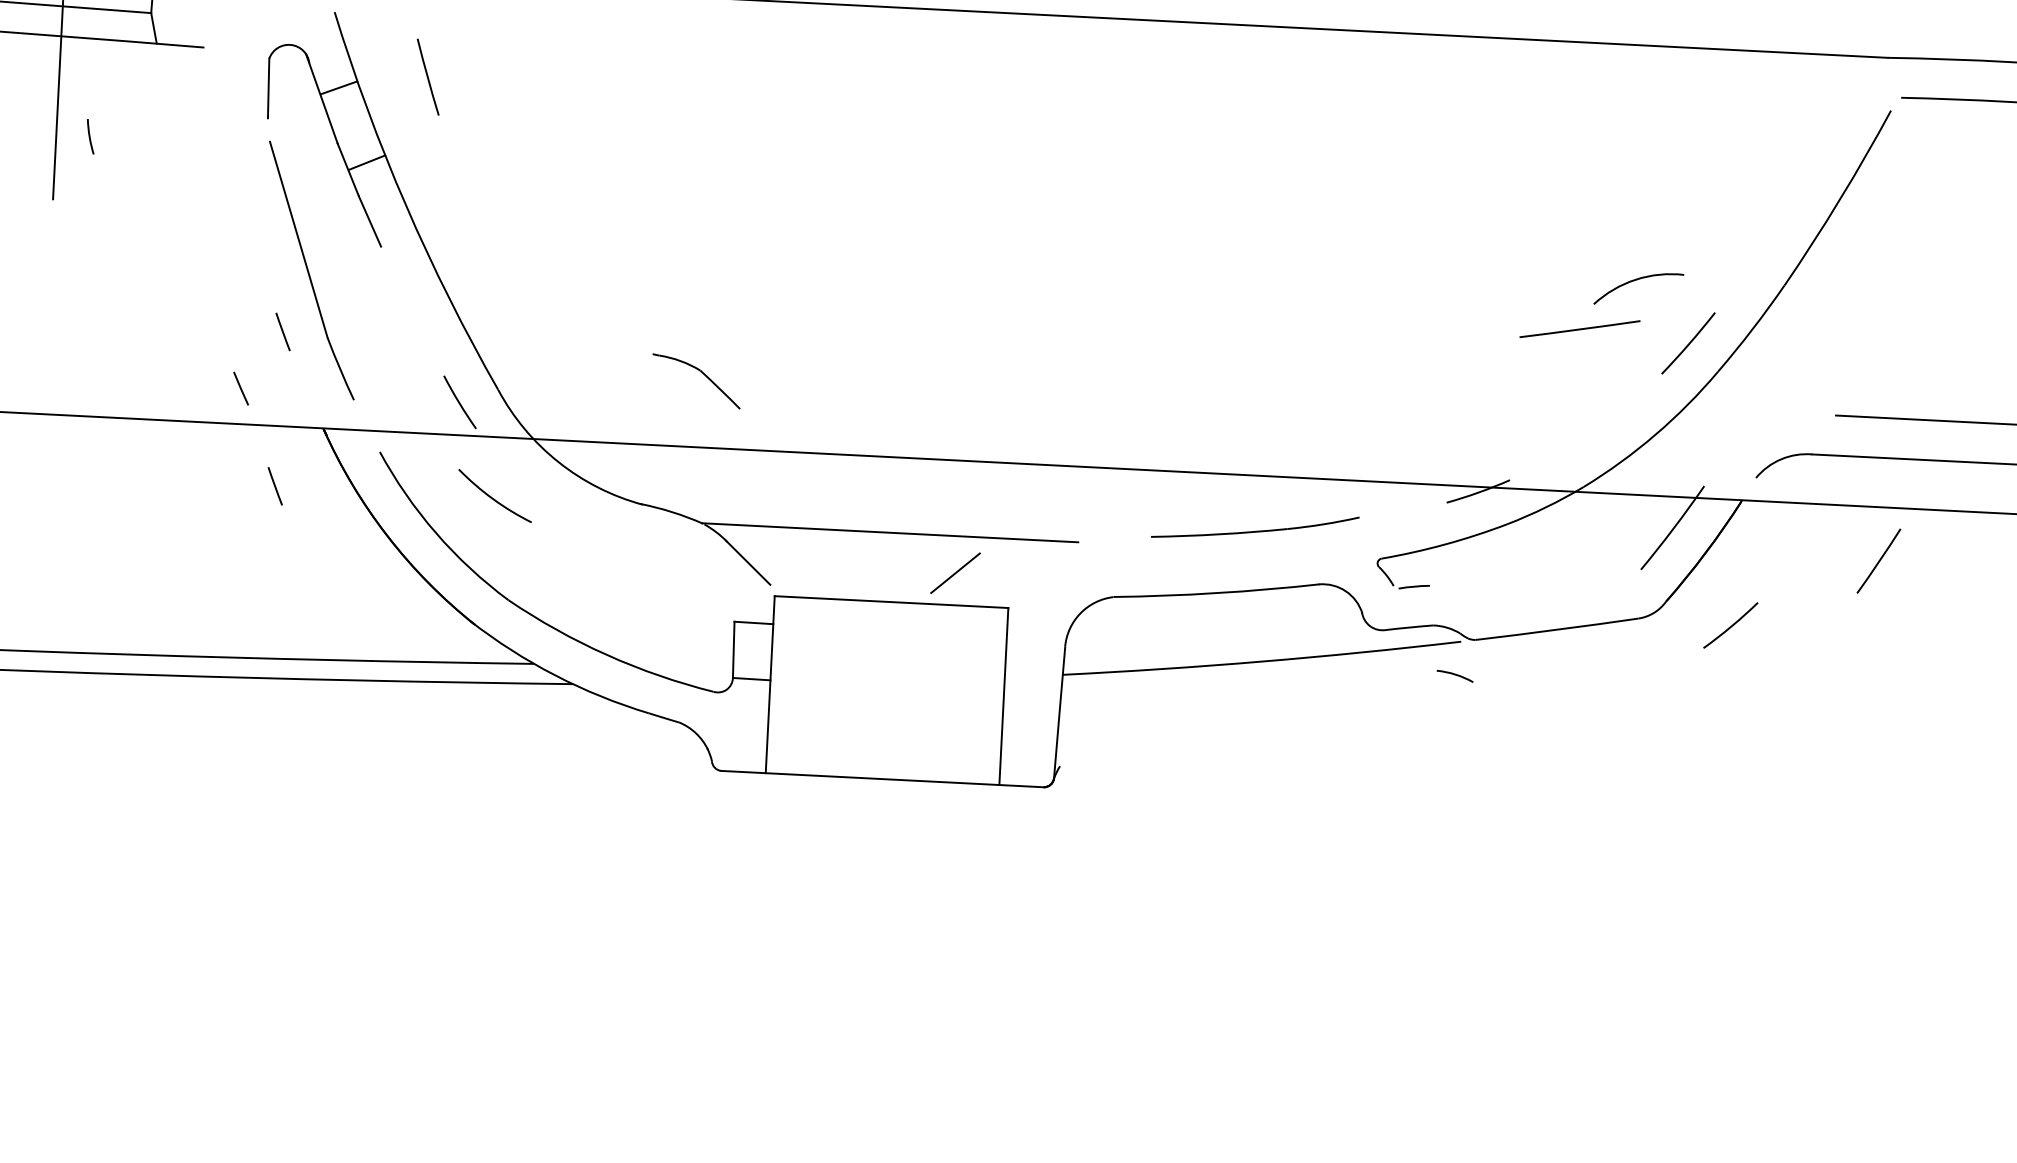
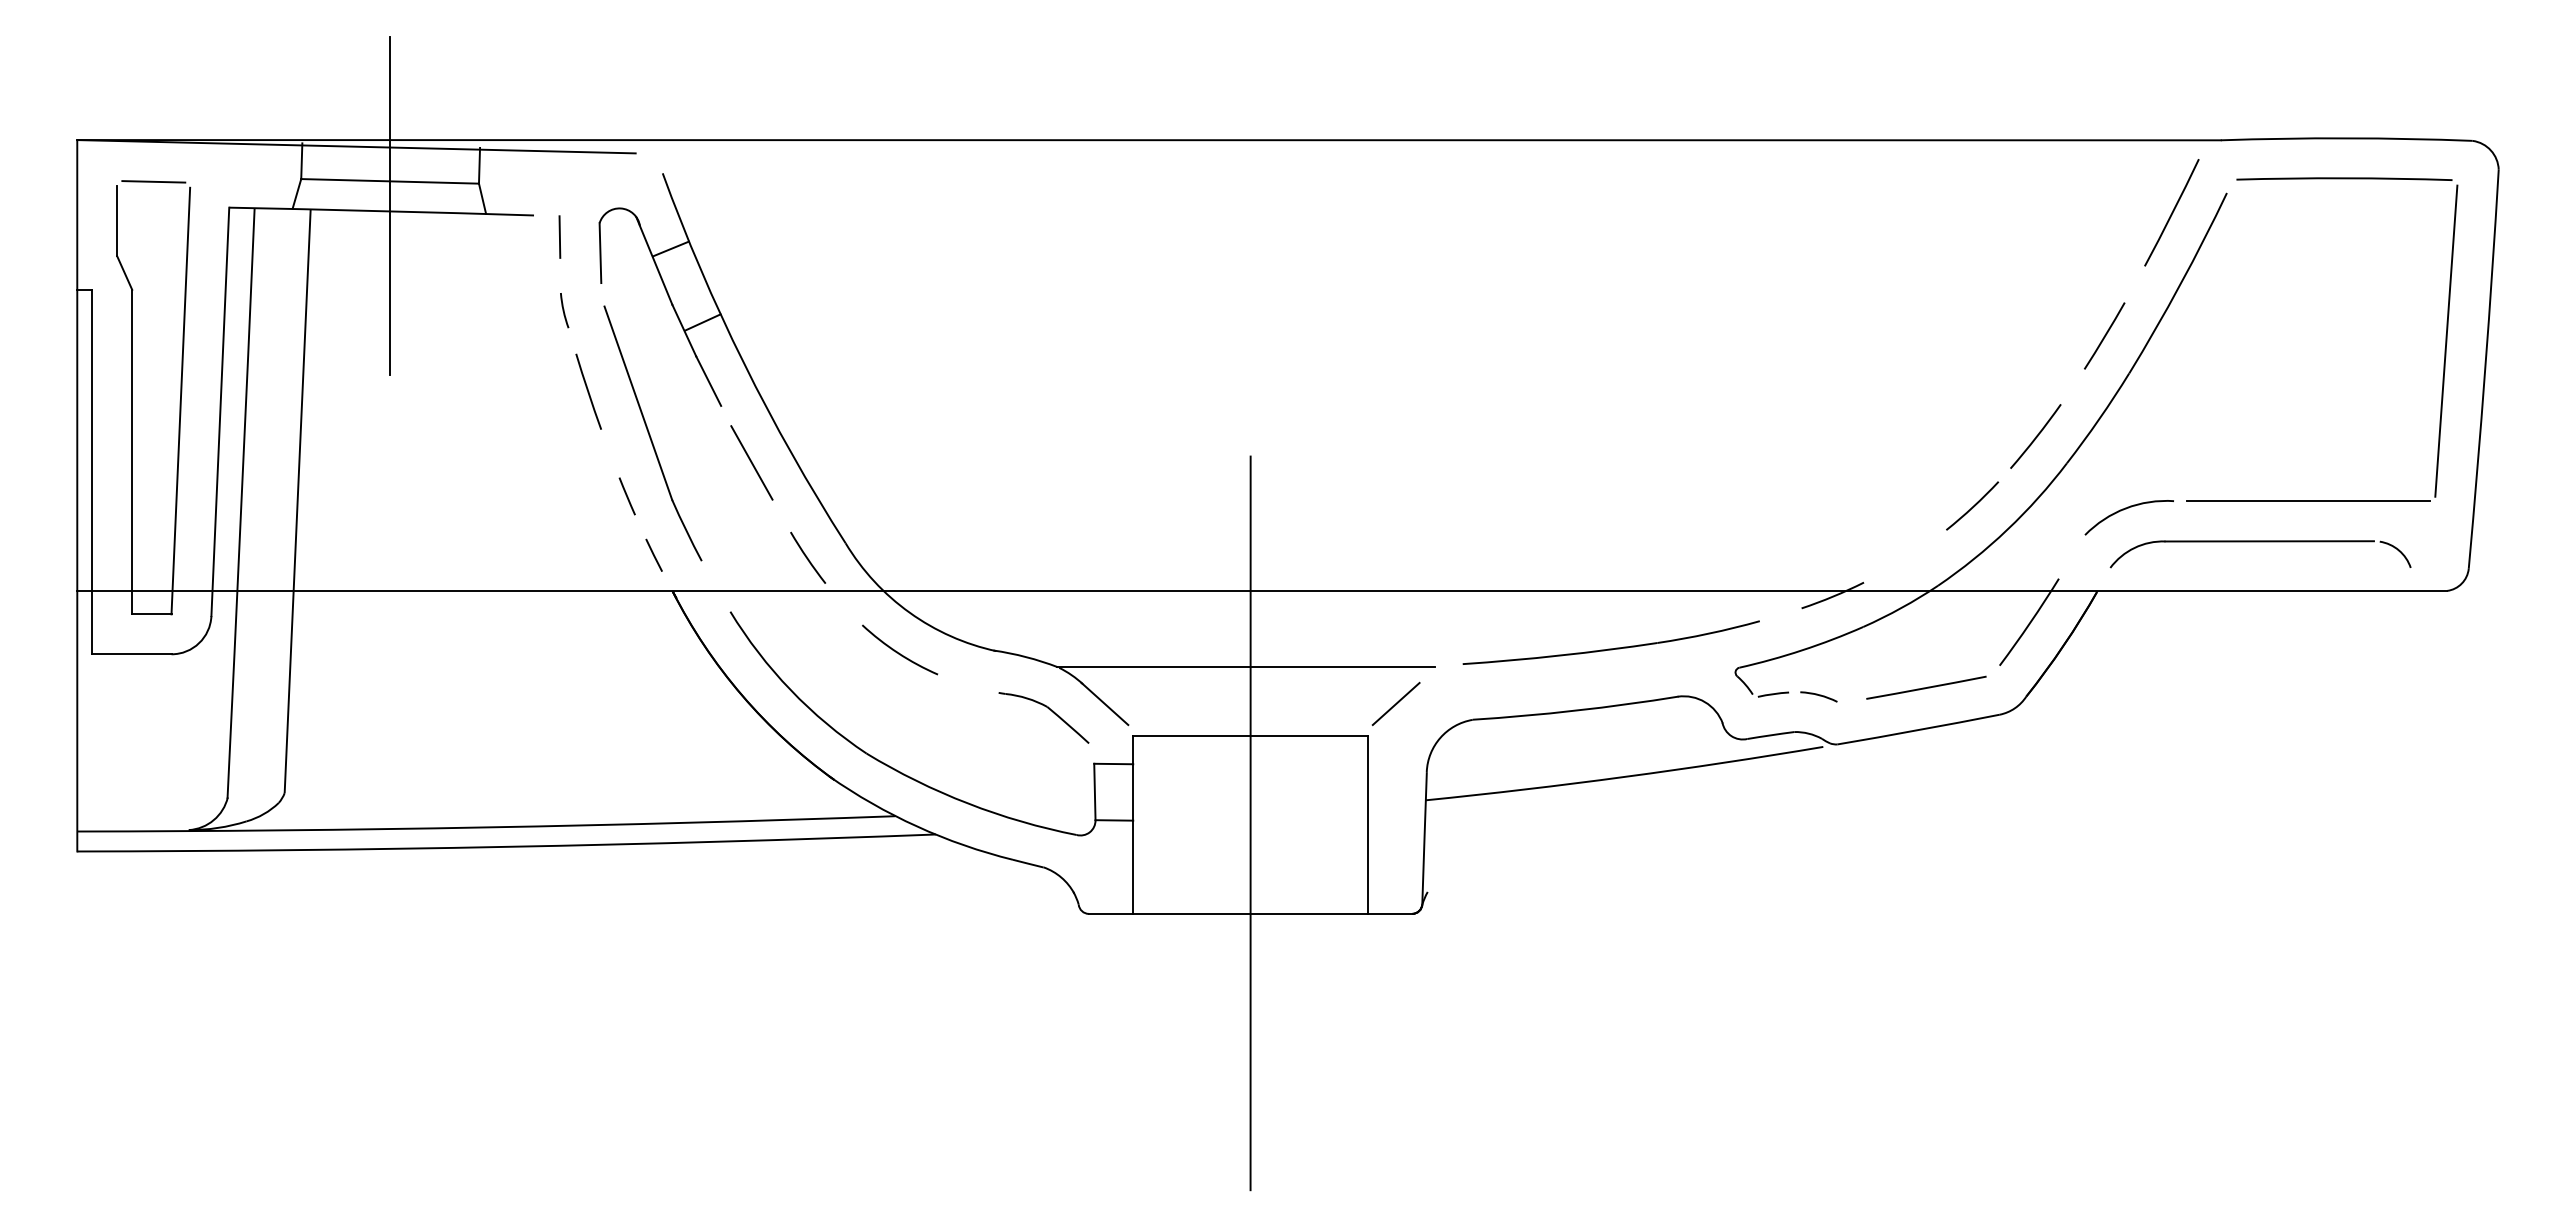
line: (228, 69) -> (559, 236), added
line: (427, 76) -> (588, 391), moved
line: (1834, 127) -> (2171, 212), added
arc: (90, 136) -> (564, 310), moved
arc: (1636, 280) -> (2126, 509), moved
line: (408, 304) -> (751, 462), added
line: (1580, 328) -> (1926, 687), moved
part: (701, 373) -> (1048, 709), moved
line: (240, 387) -> (653, 554), moved
line: (274, 486) -> (626, 651), removed
arc: (494, 498) -> (899, 652), moved
part: (1254, 527) -> (1610, 642), size x1.43
line: (1878, 560) -> (2104, 335), moved
line: (954, 572) -> (1395, 703), moved
arc: (1731, 625) -> (1973, 505), moved
arc: (1454, 674) -> (1818, 695), moved
line: (887, 689) -> (1250, 823), added

